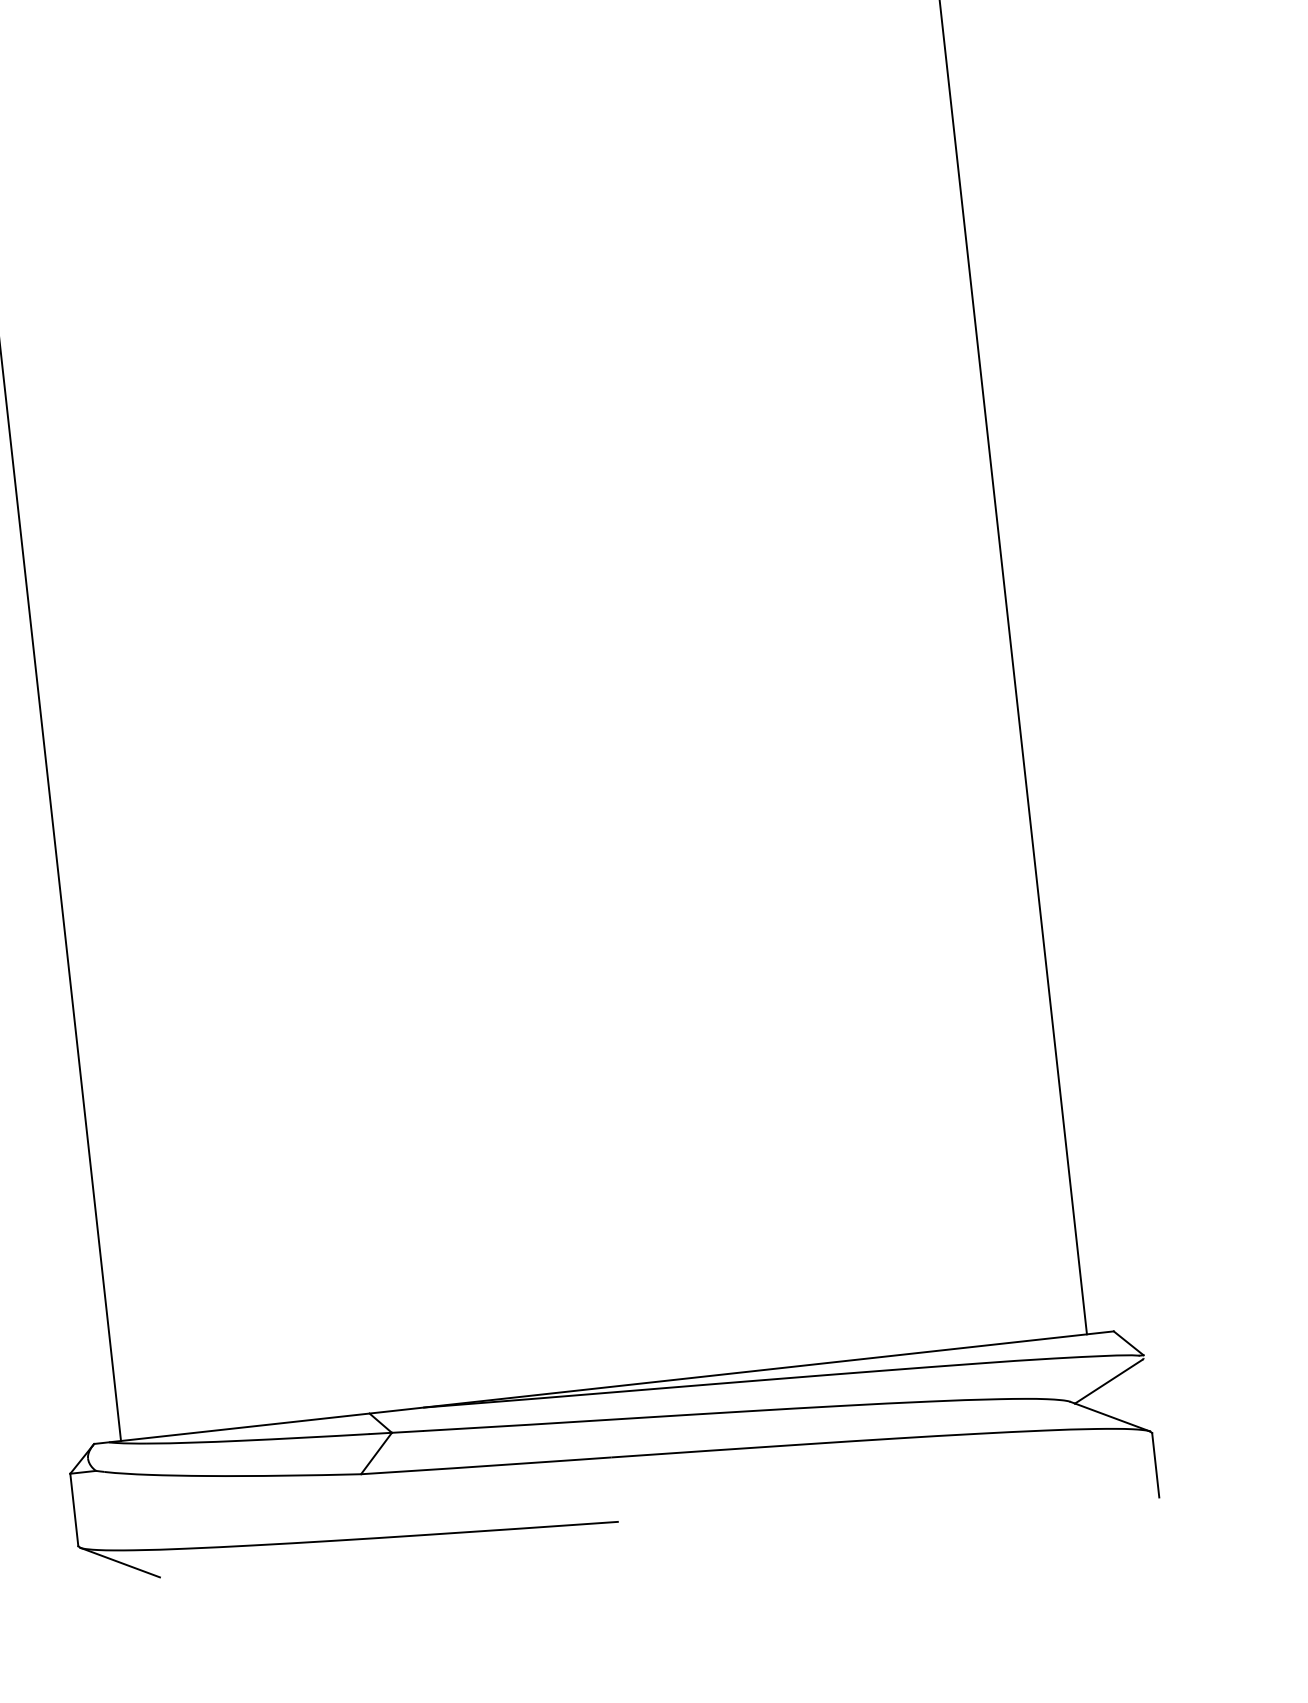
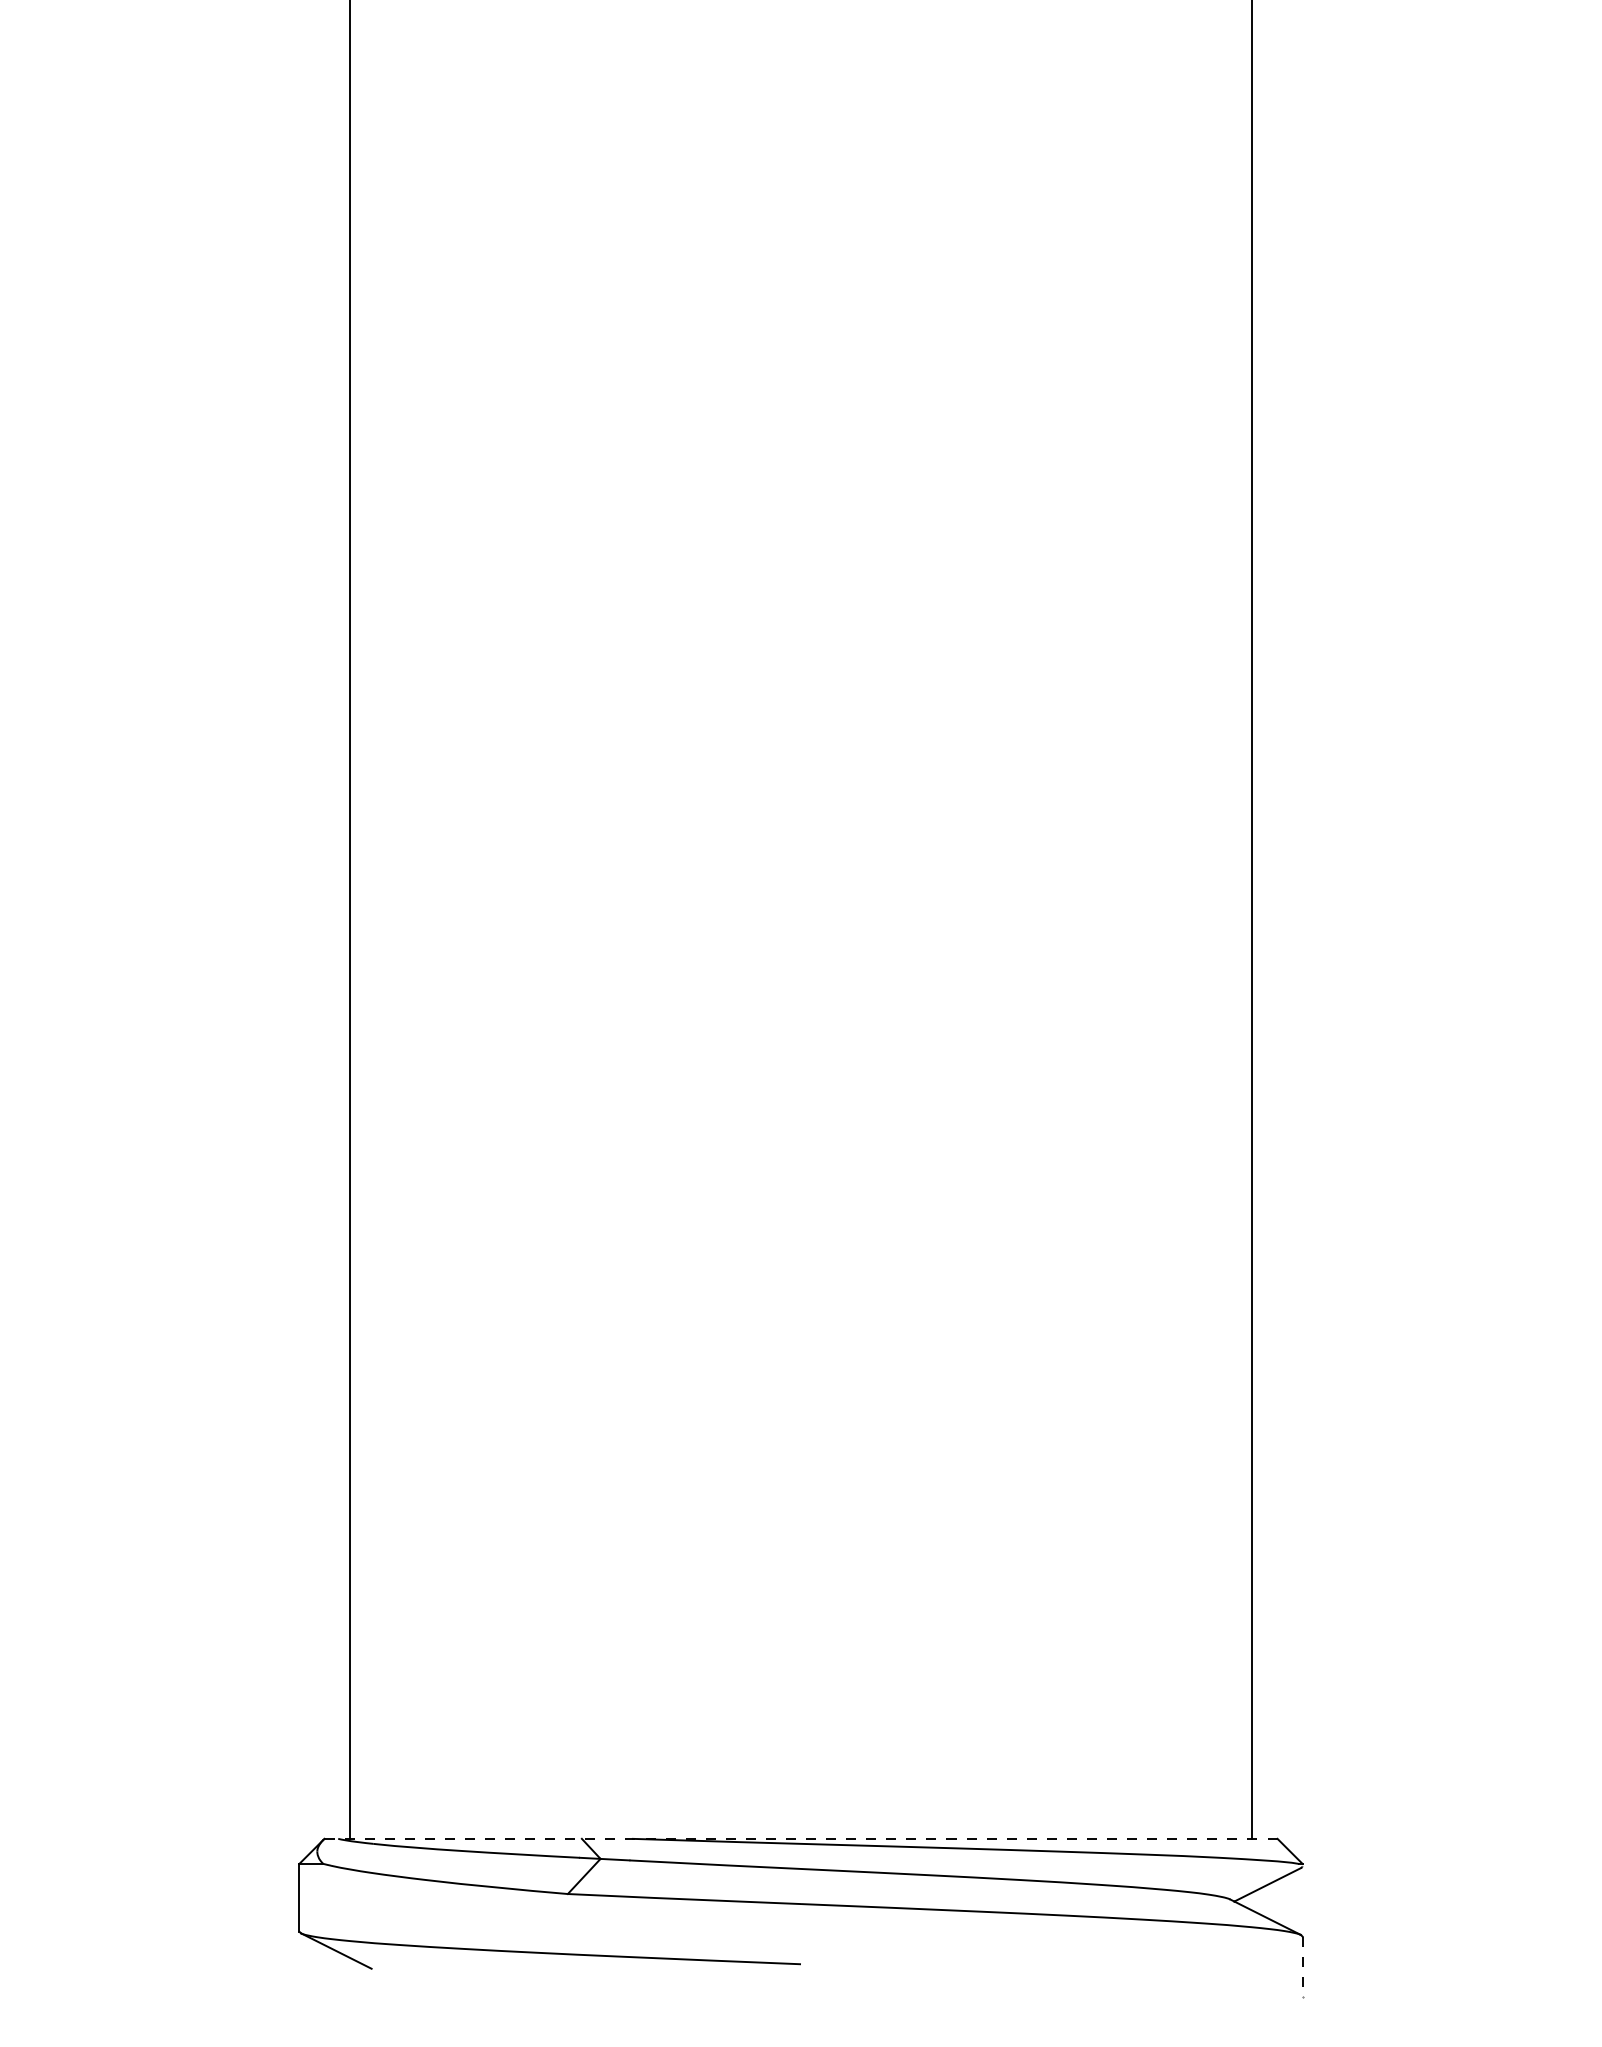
line: (604, 1387) -> (801, 1838), solid -> dashed
line: (1155, 1466) -> (1302, 1967), solid -> dashed

